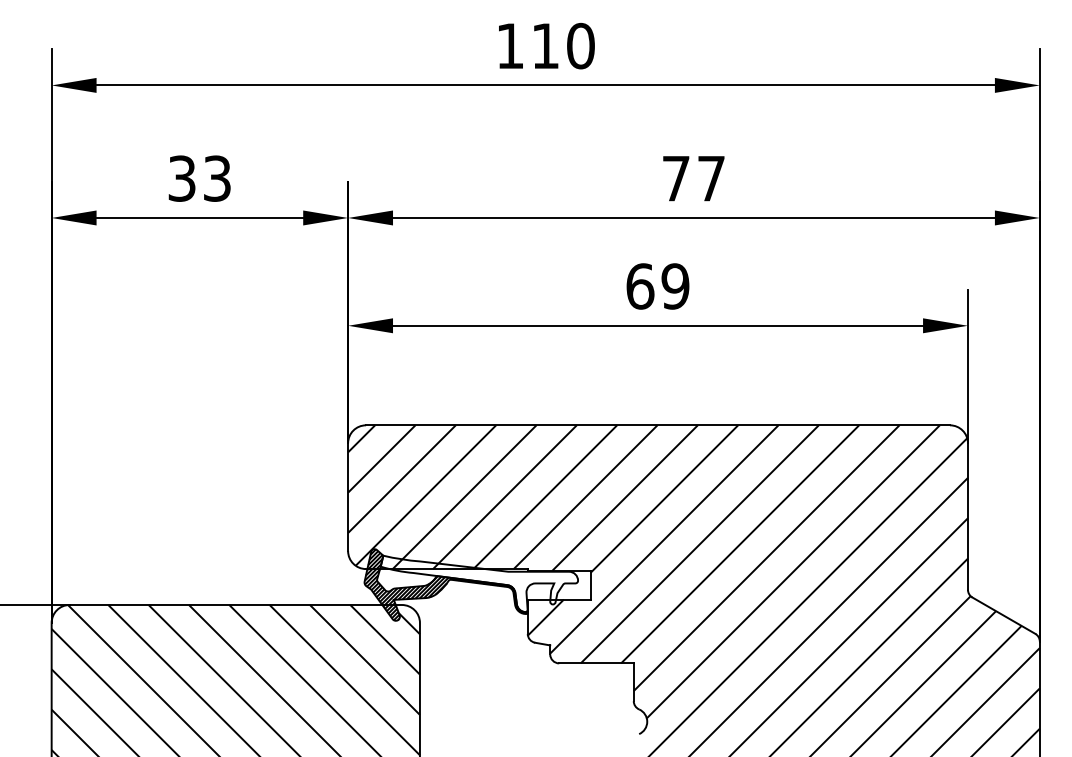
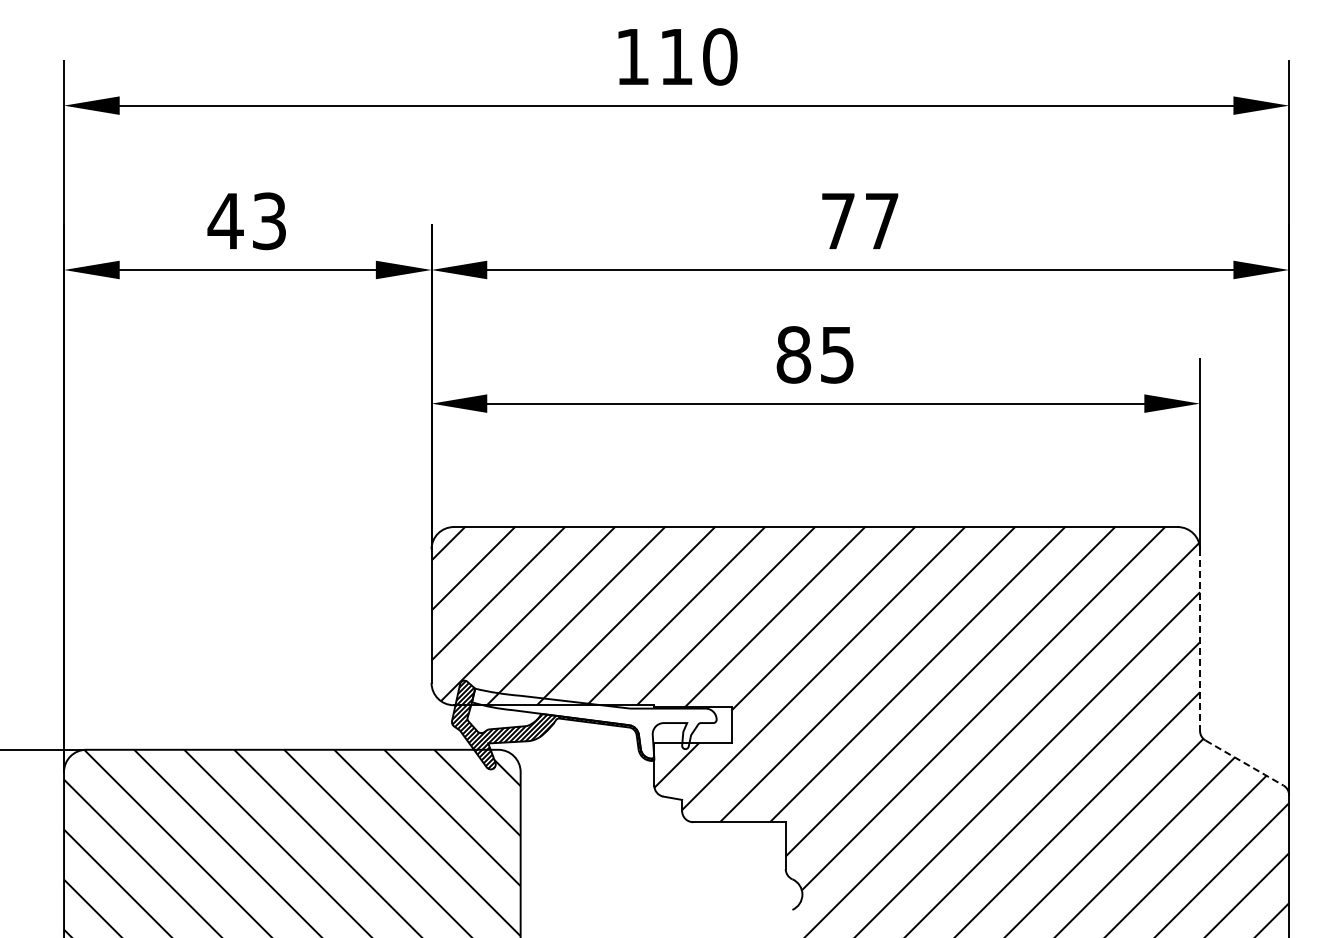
text: (181, 178) -> (225, 221), 33 -> 43
text: (657, 286) -> (815, 354), 69 -> 85
line: (968, 516) -> (1200, 640), solid -> dashed
line: (1004, 616) -> (1245, 763), solid -> dashed

